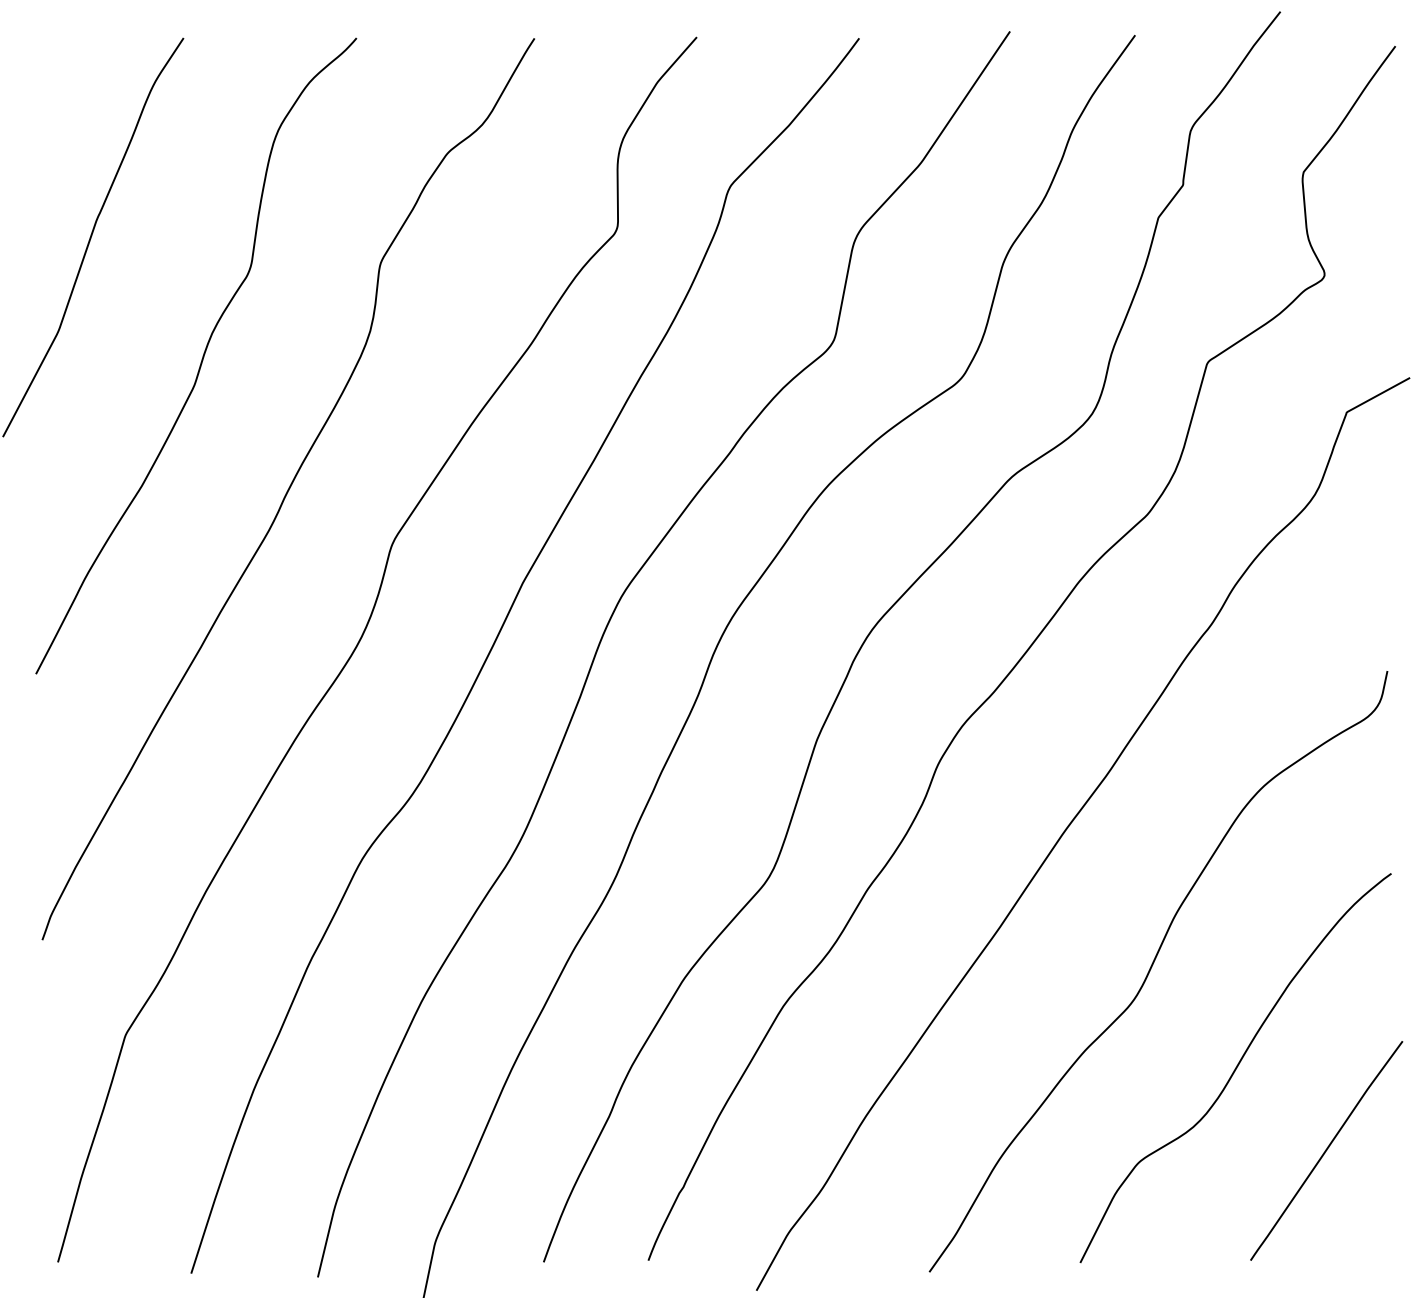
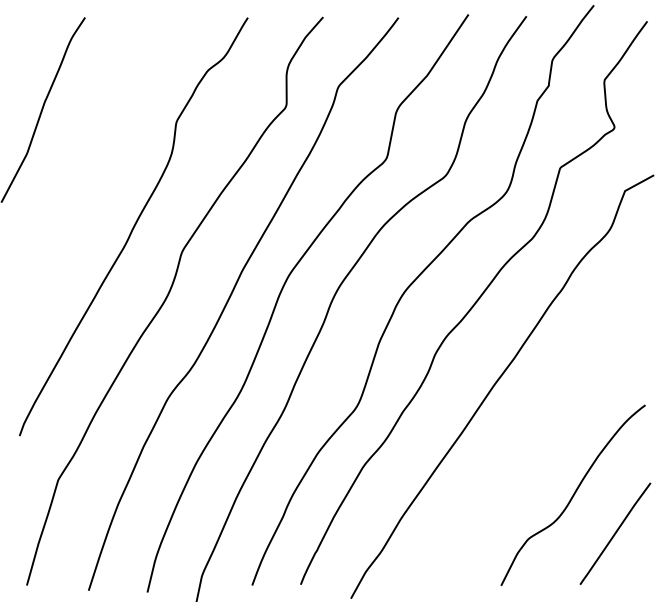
curve: (201, 354) -> (93, 164), removed
curve: (1154, 966) -> (535, 448), removed

